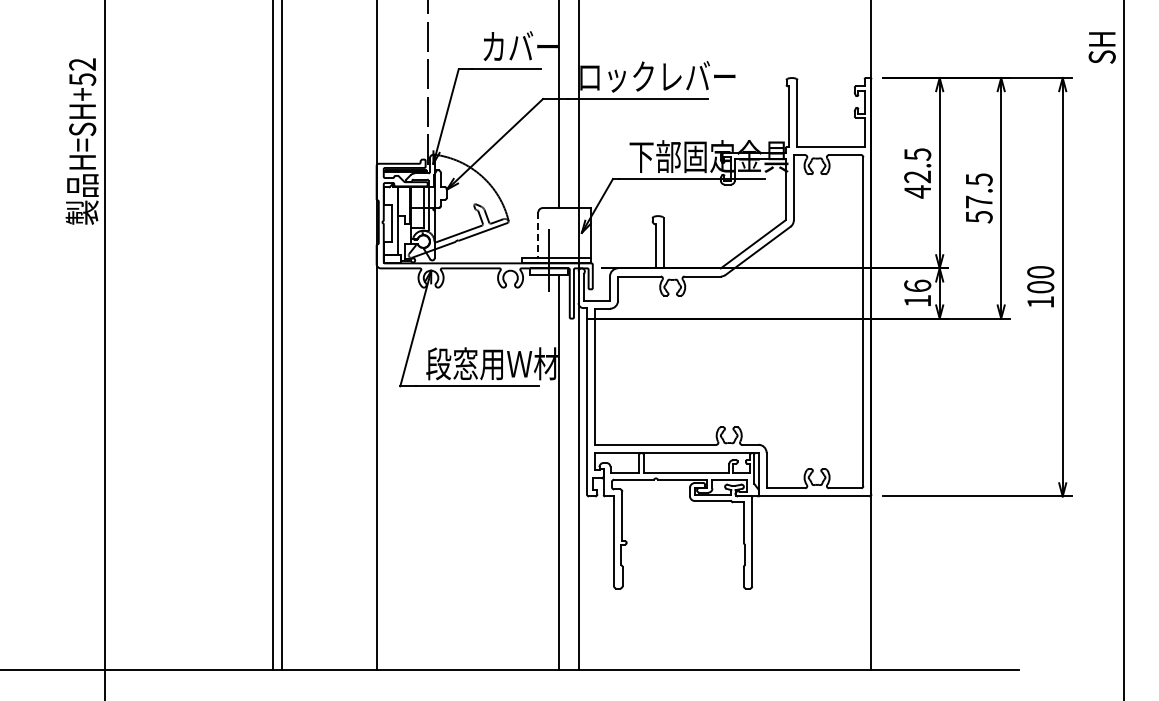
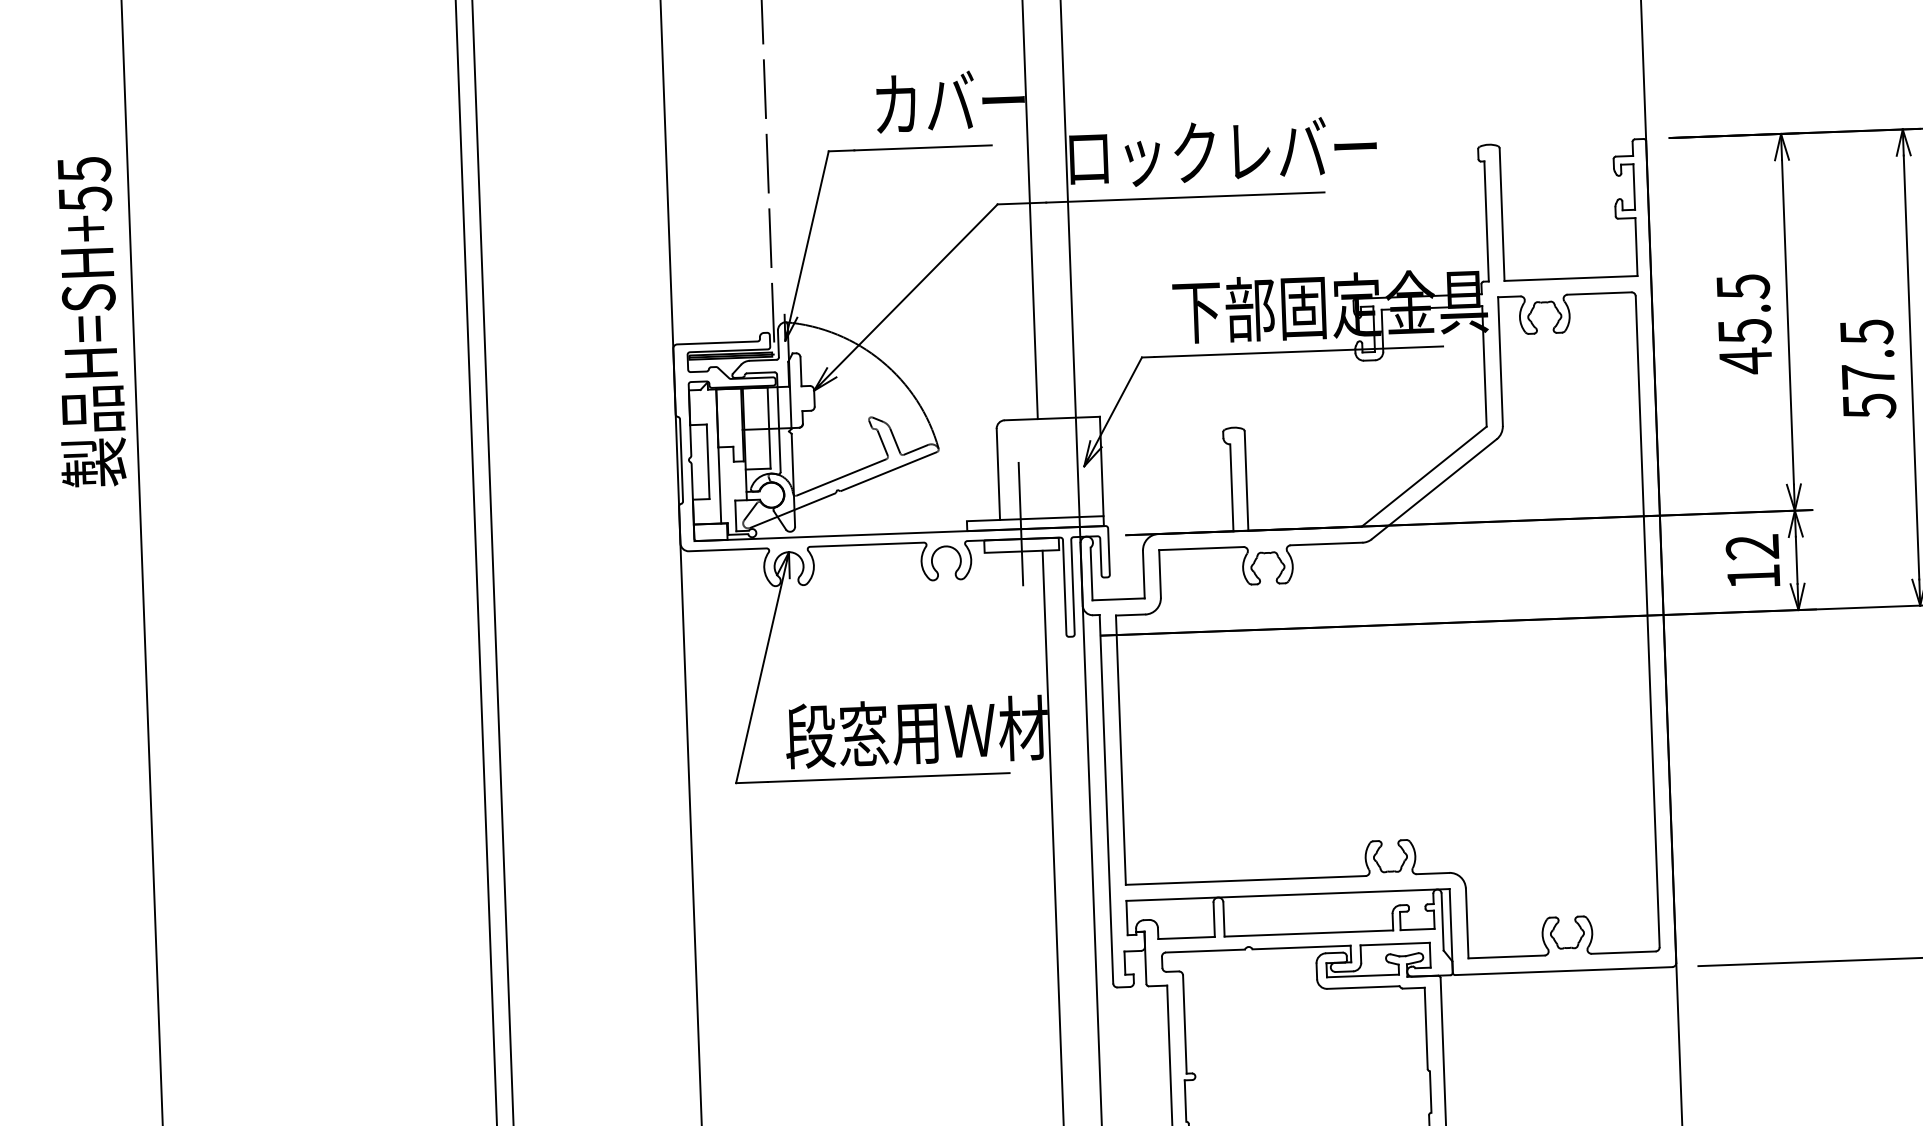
text: (82, 64) -> (83, 169), H=SH+52 -> H=SH+55
text: (917, 176) -> (1744, 330), 42.5 -> 45.5
line: (538, 235) -> (998, 474), dashed -> solid
text: (917, 285) -> (1752, 546), 16 -> 12

